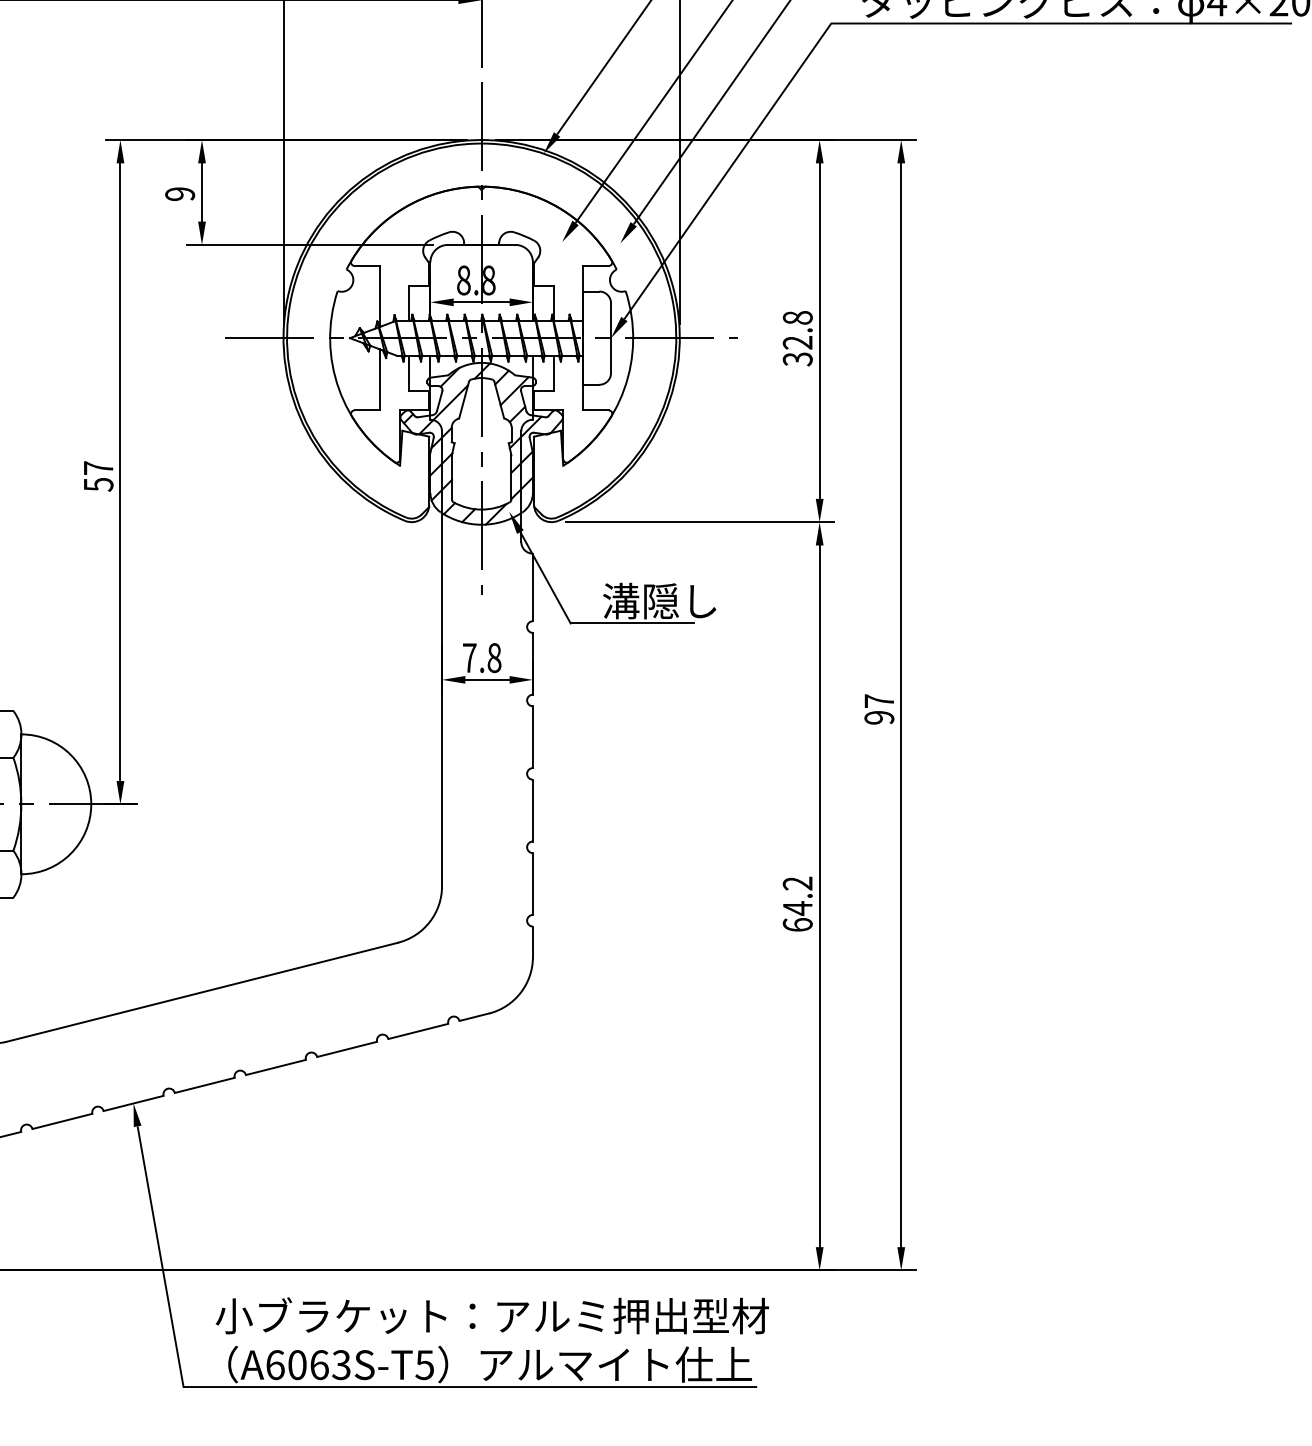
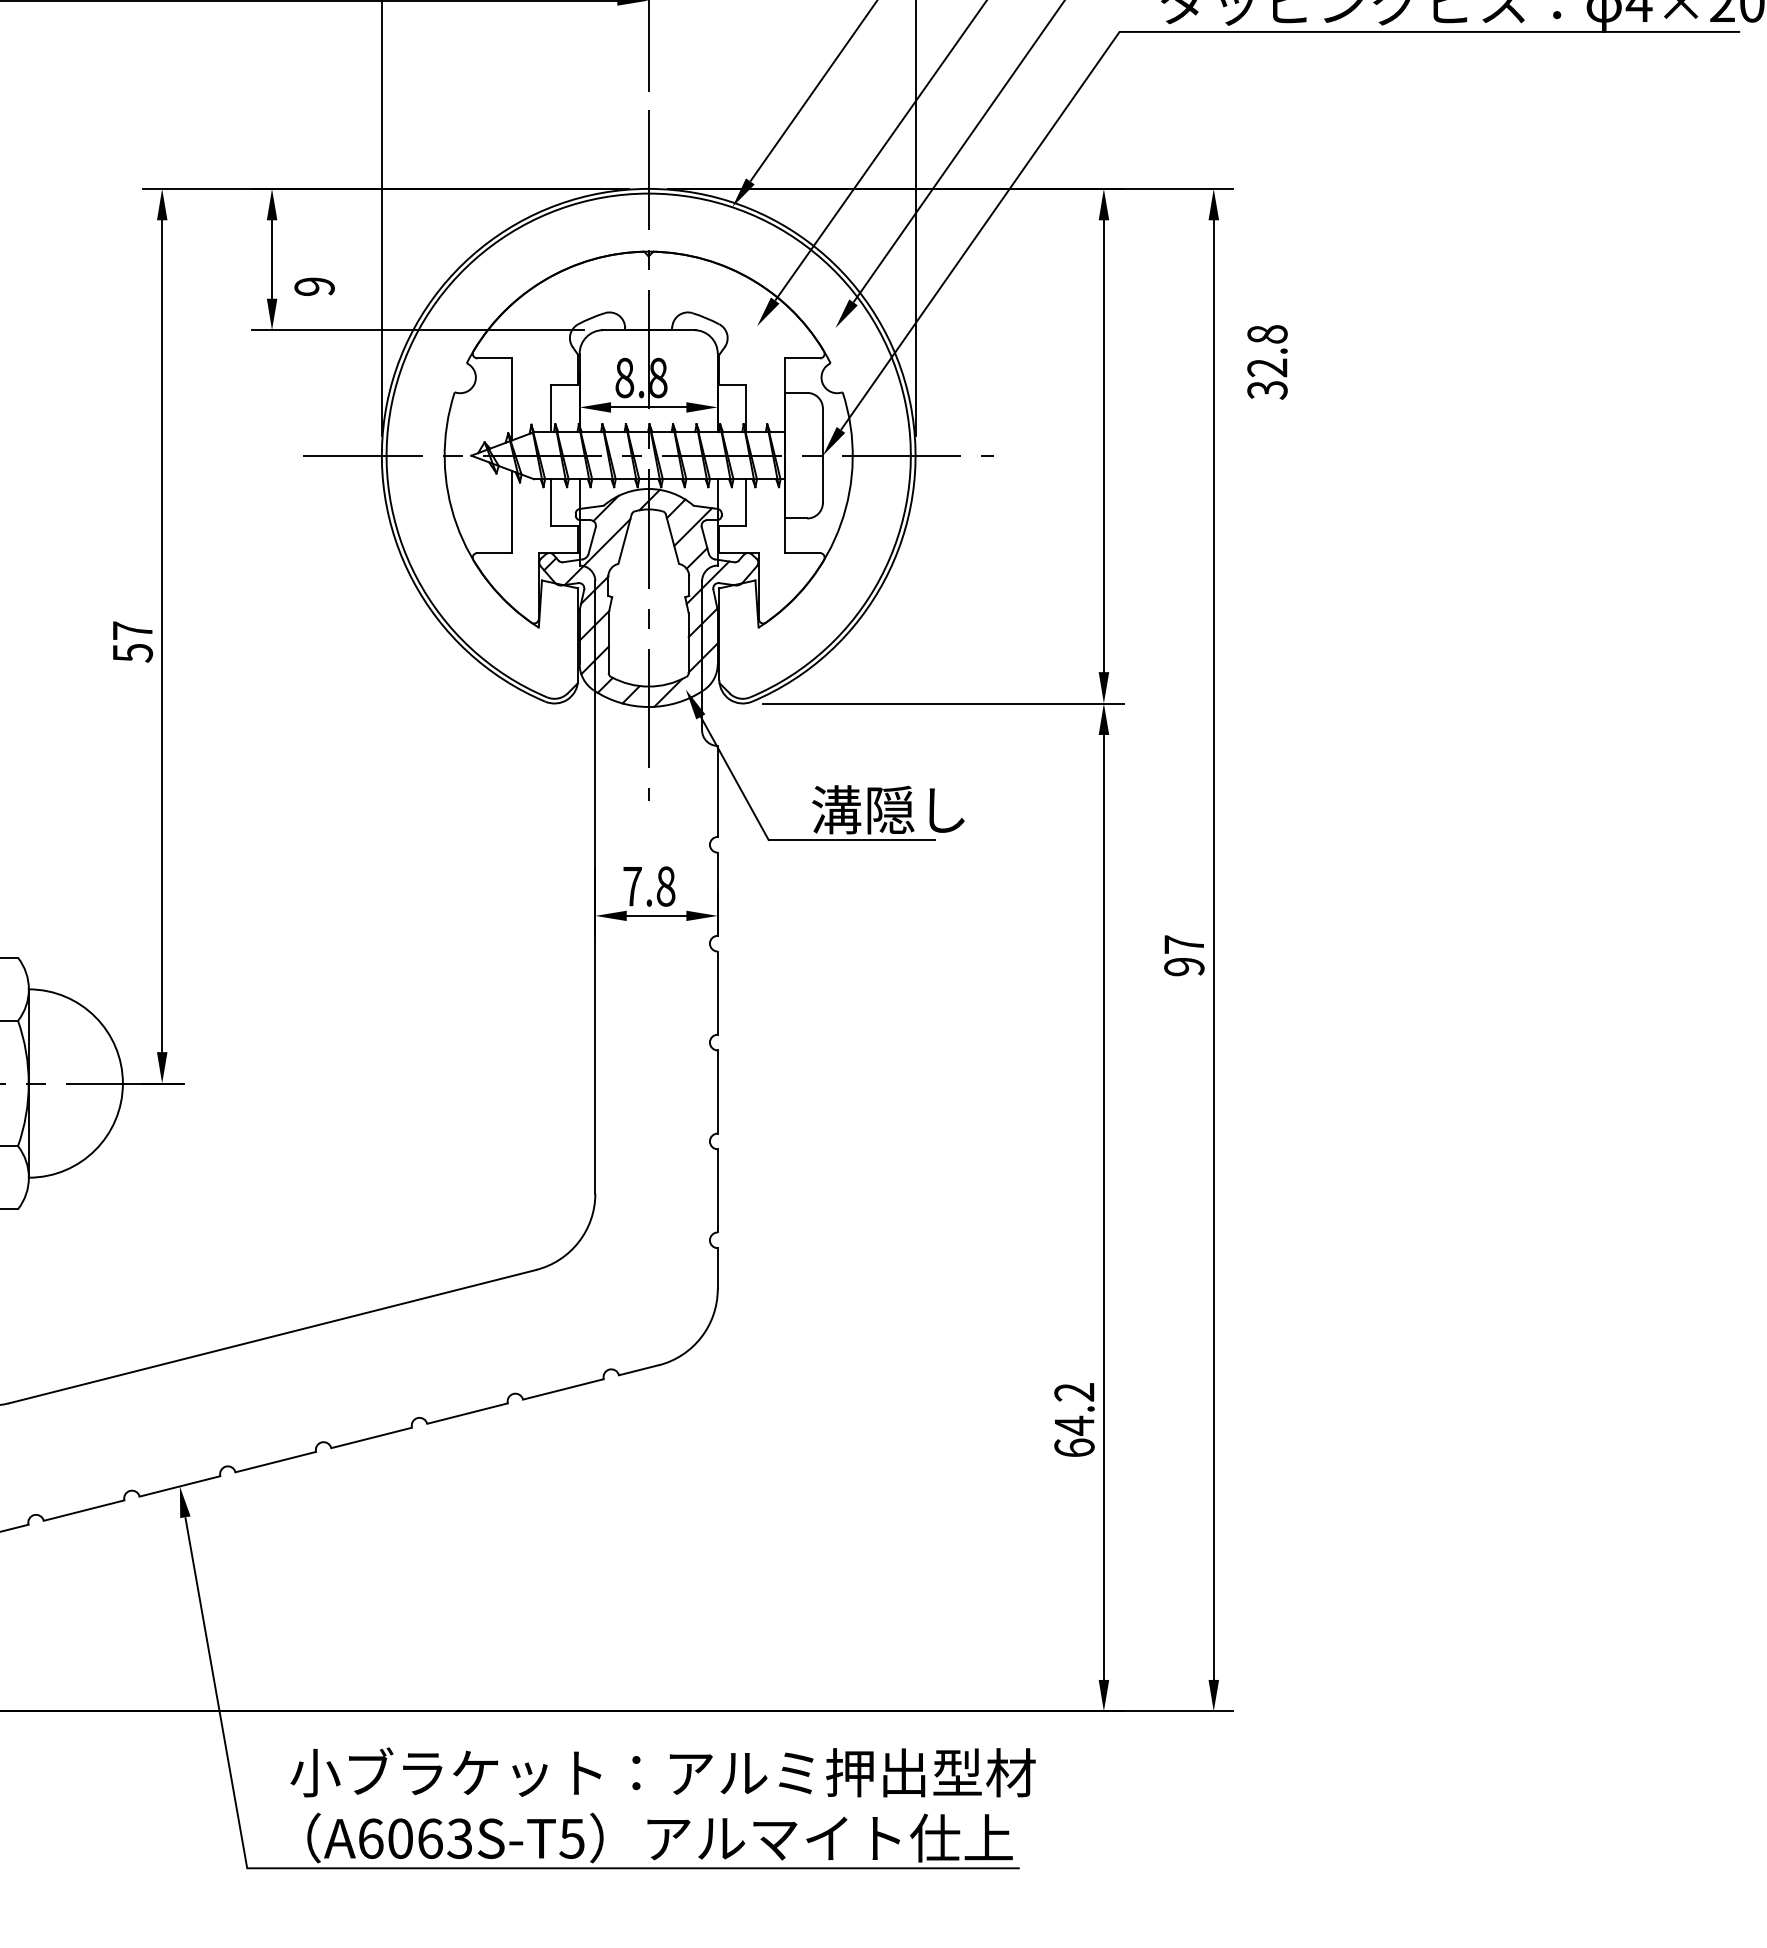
text: (180, 193) -> (314, 286), moved
text: (797, 338) -> (1267, 362), moved
text: (797, 903) -> (1074, 1419), moved

